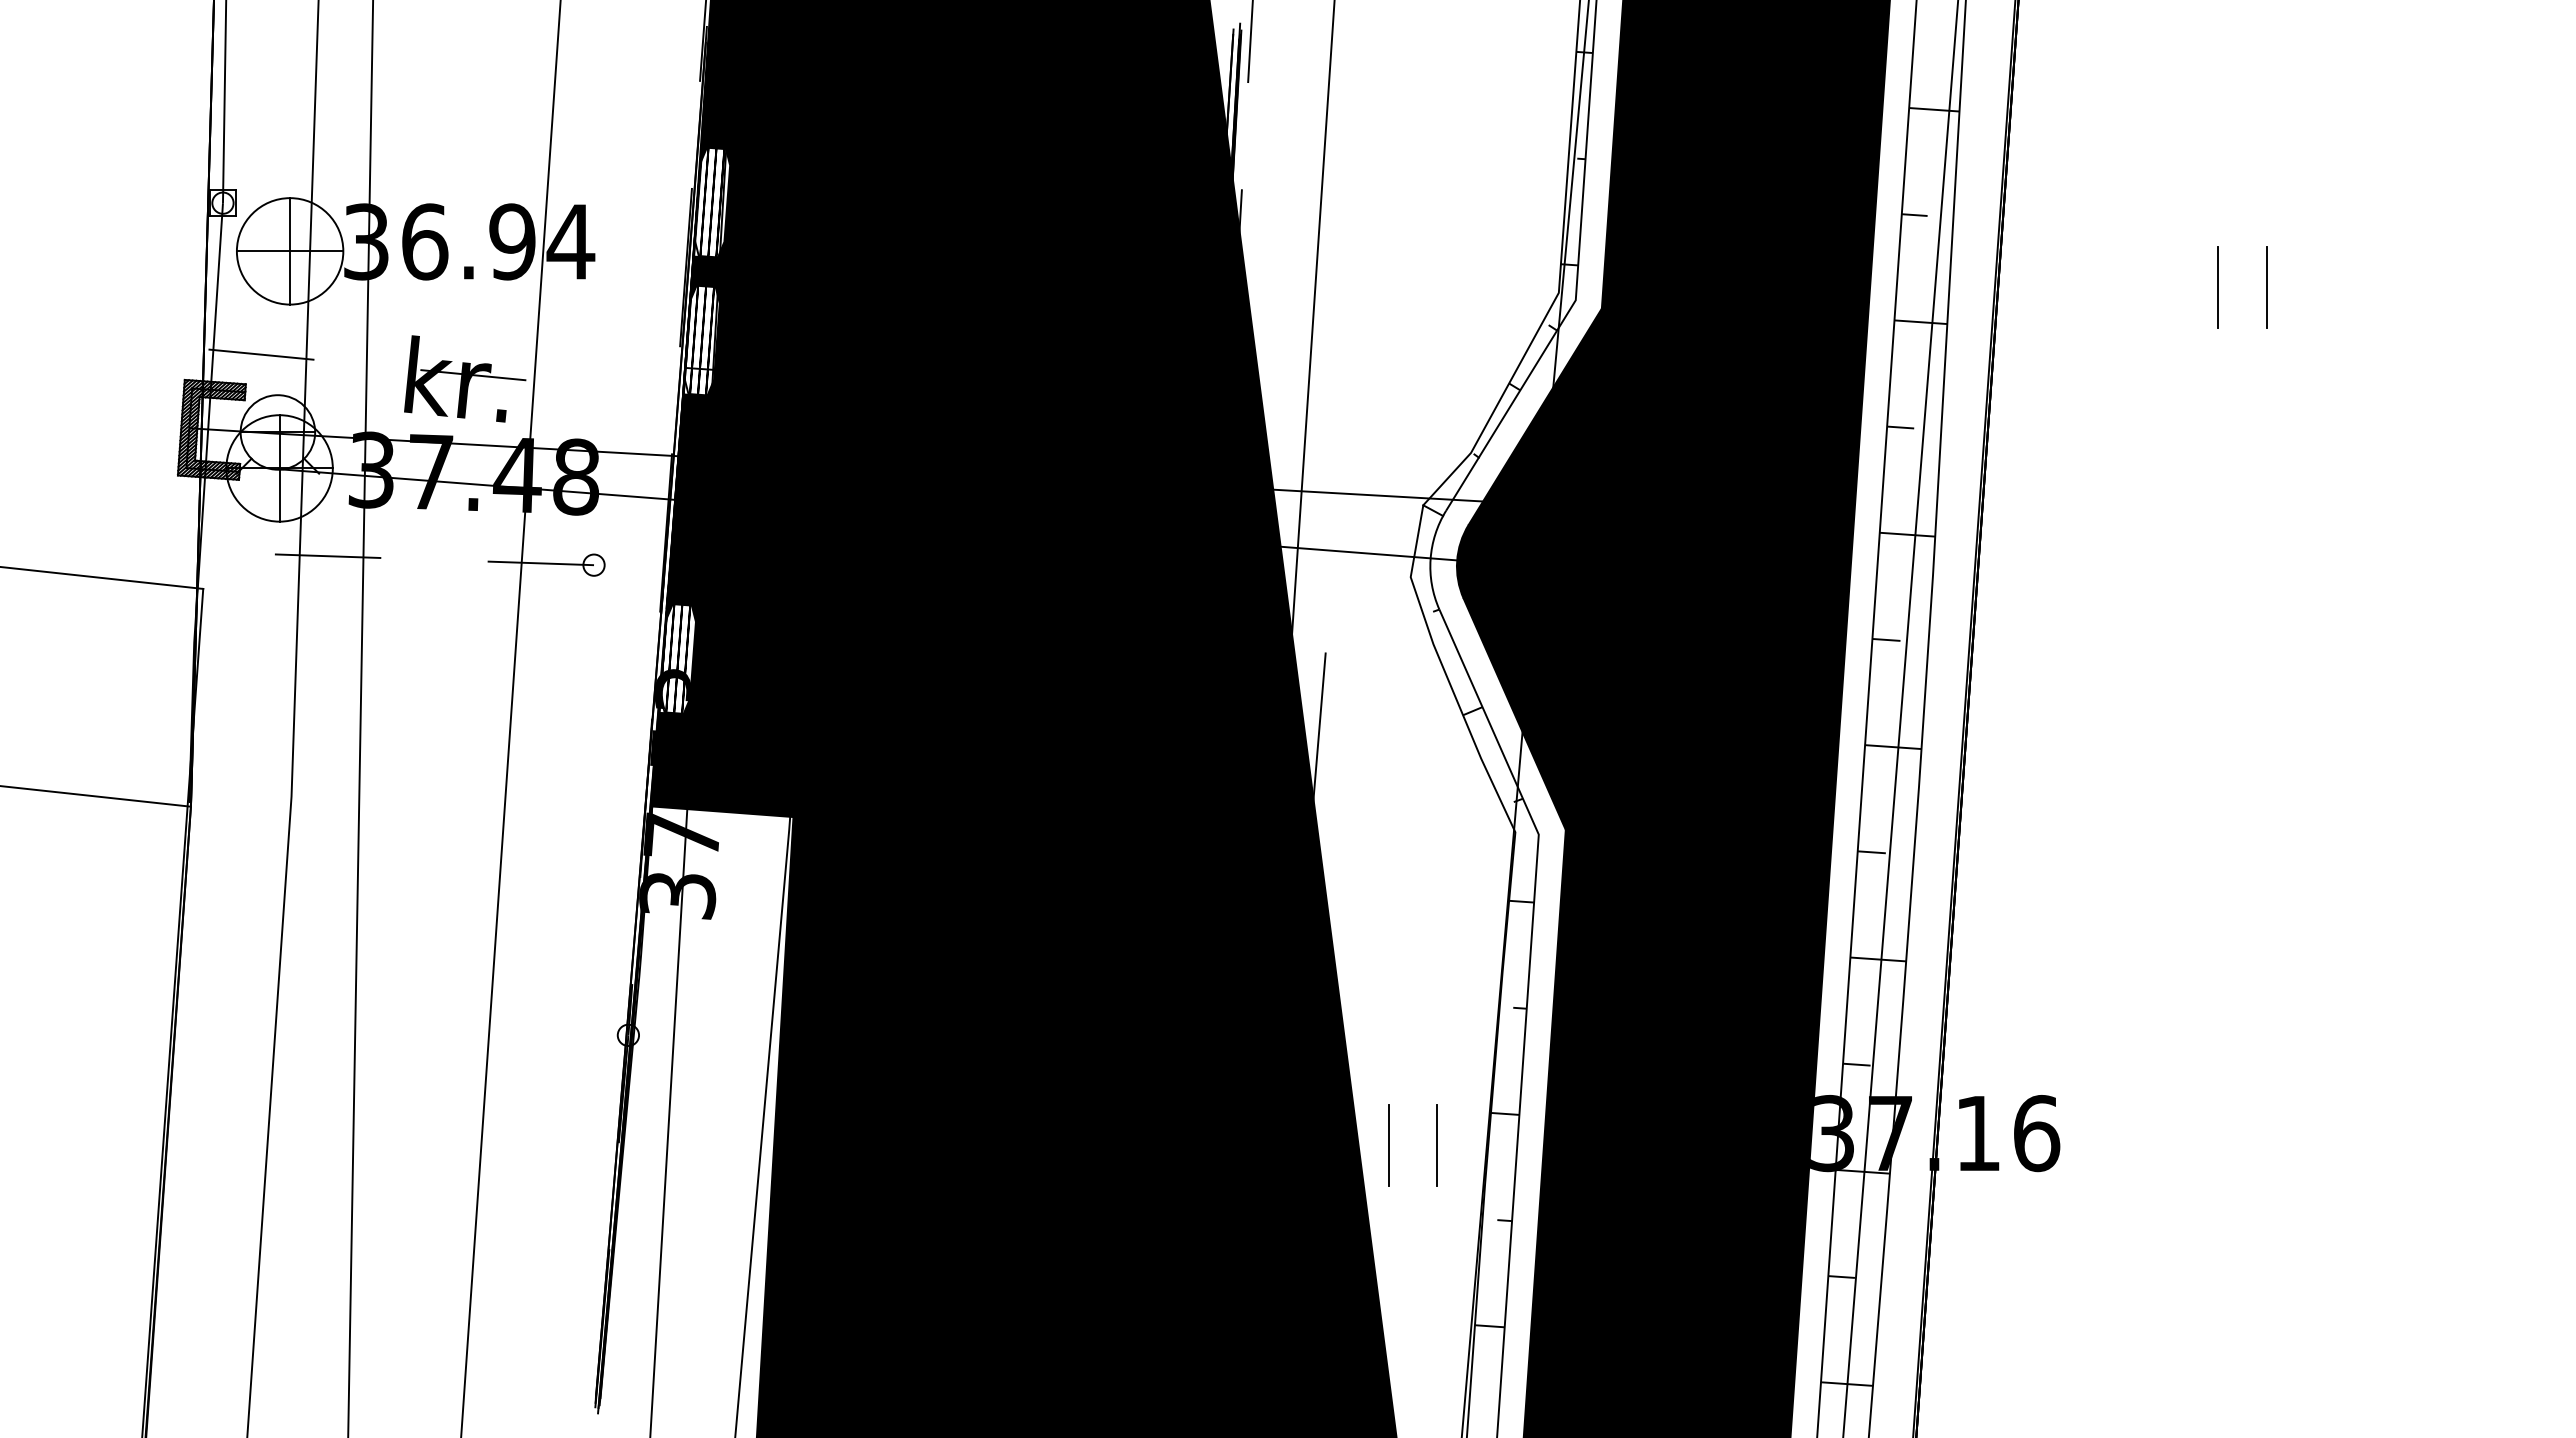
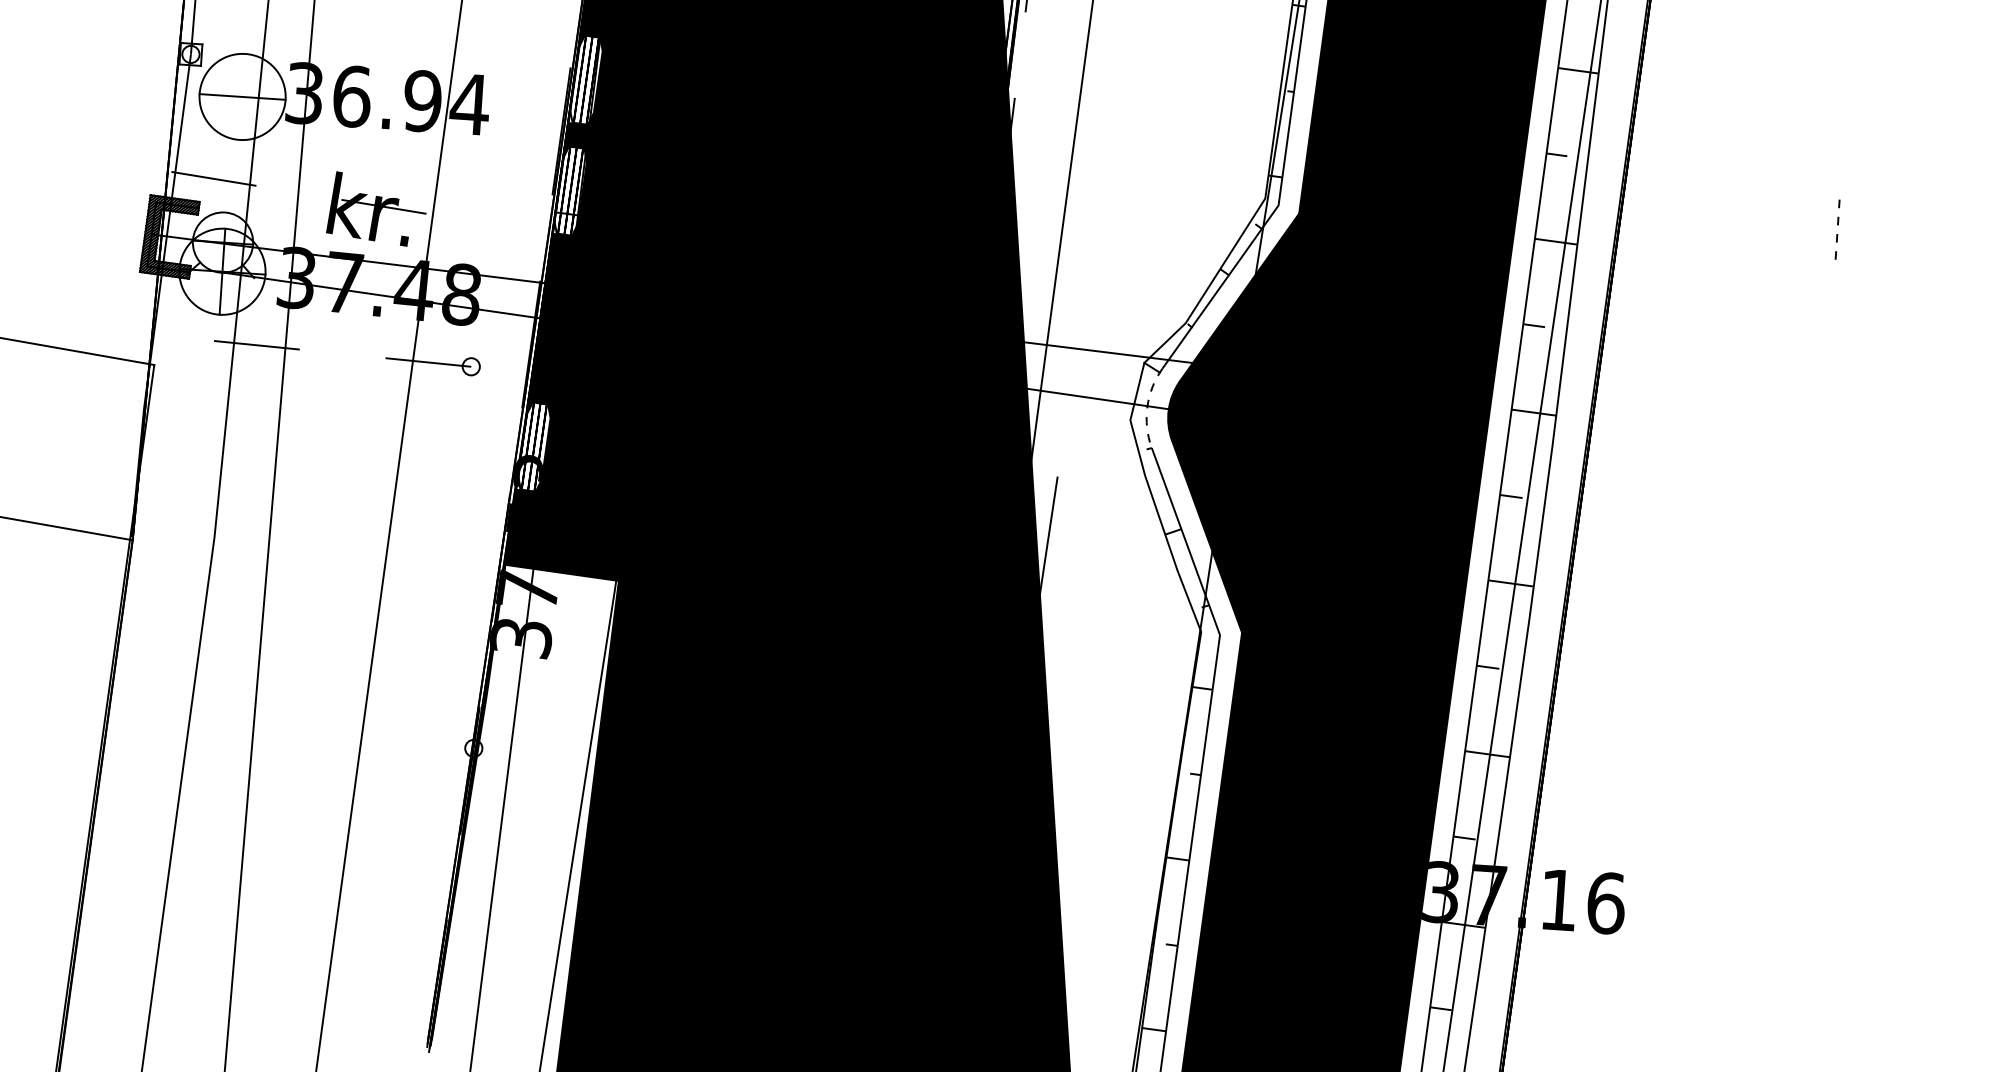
line: (290, 251) -> (242, 97), removed
line: (2218, 287) -> (1798, 229), removed
line: (2266, 287) -> (1837, 232), solid -> dashed
arc: (1430, 559) -> (1147, 407), solid -> dashed
line: (1388, 1145) -> (1081, 878), removed
line: (1436, 1145) -> (1120, 880), removed

